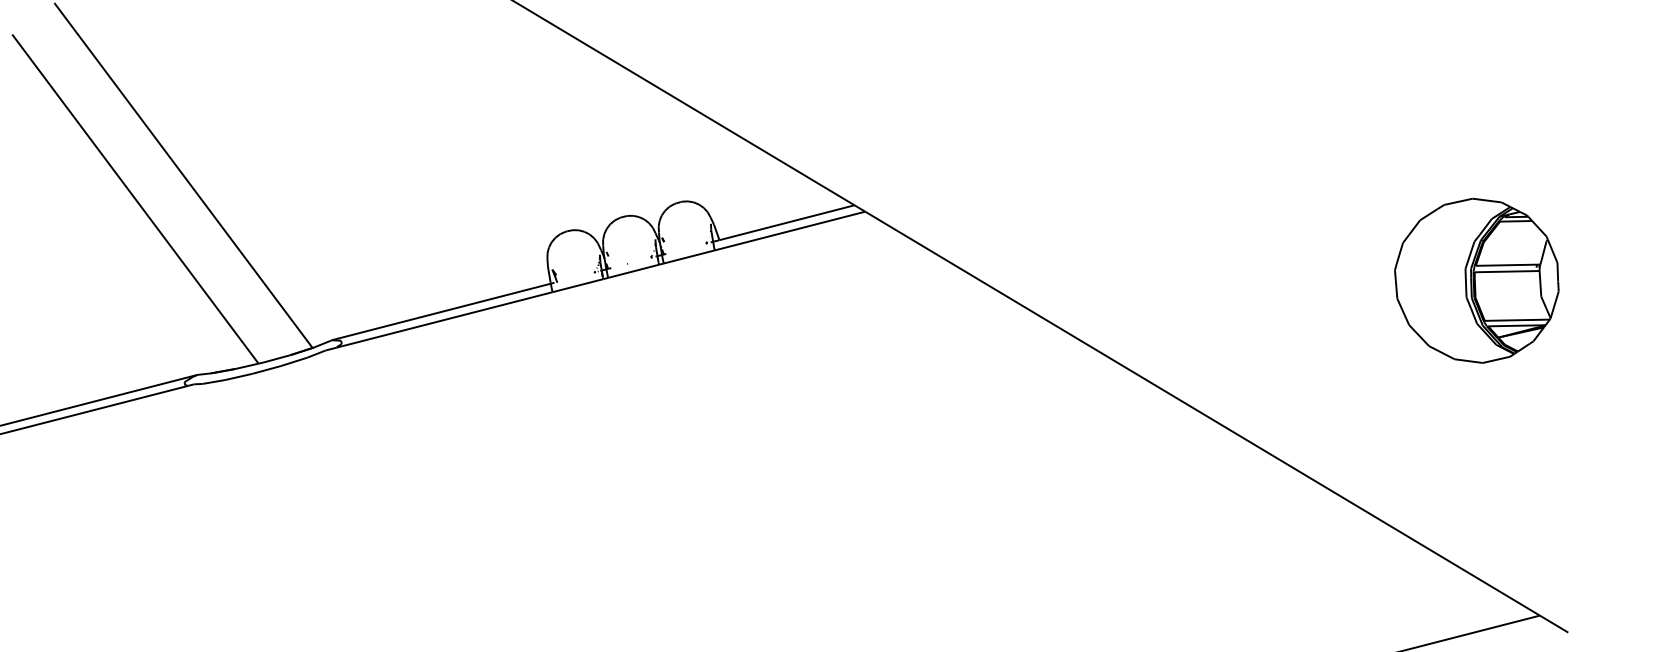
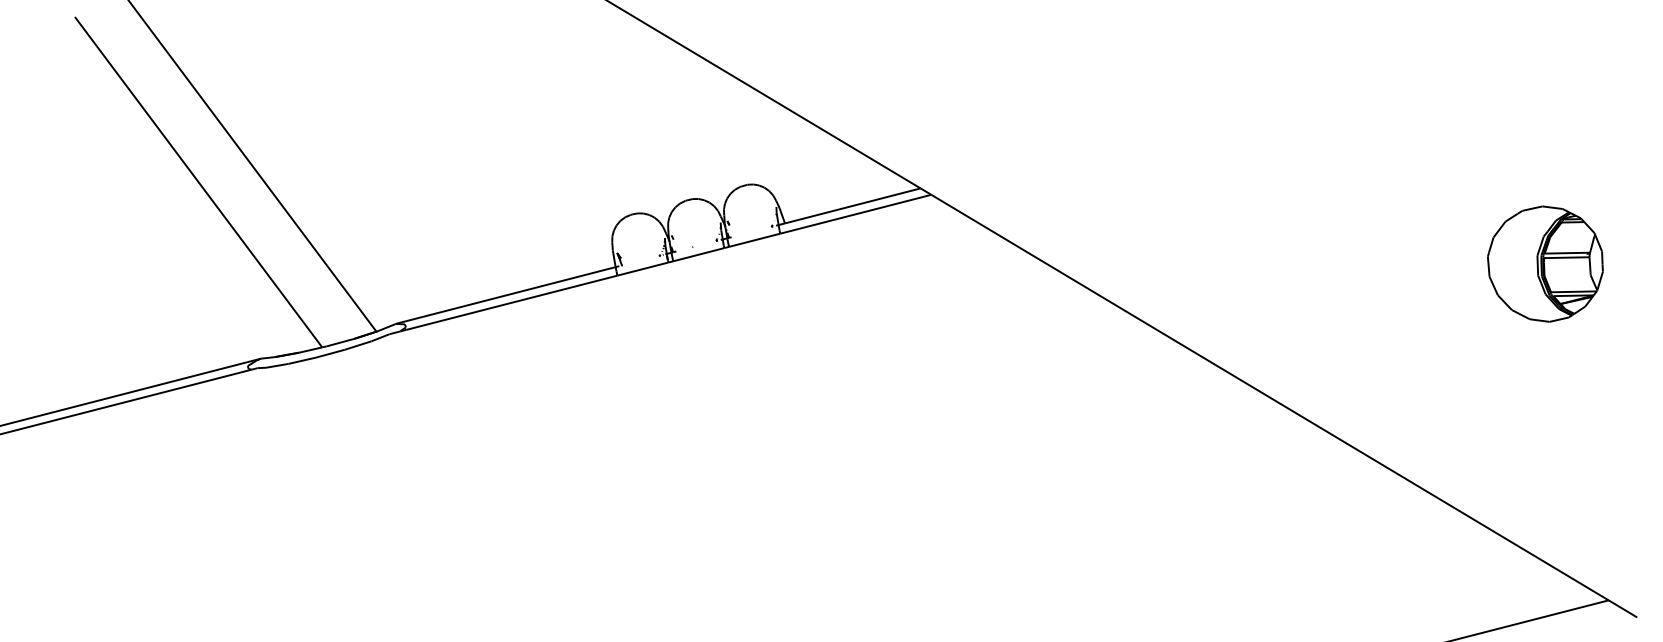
part: (1476, 280) -> (1545, 263), size x0.7

